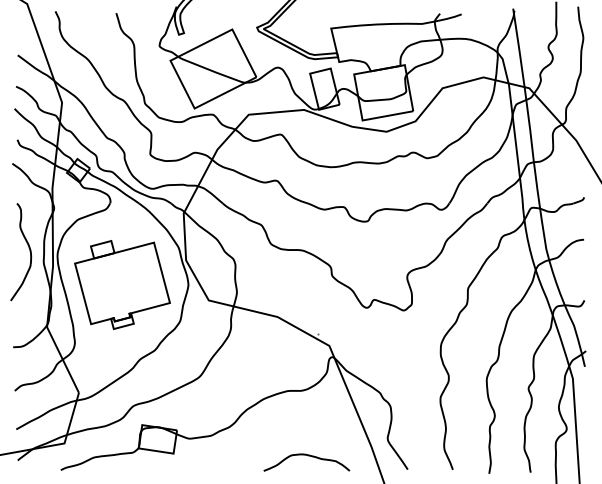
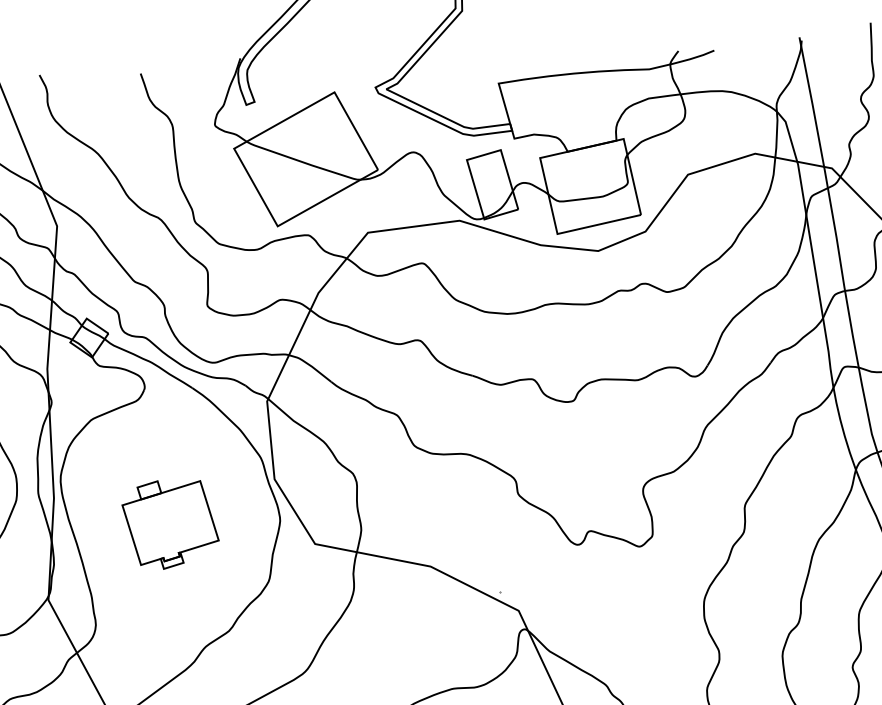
part: (122, 284) -> (170, 523), size x0.6

